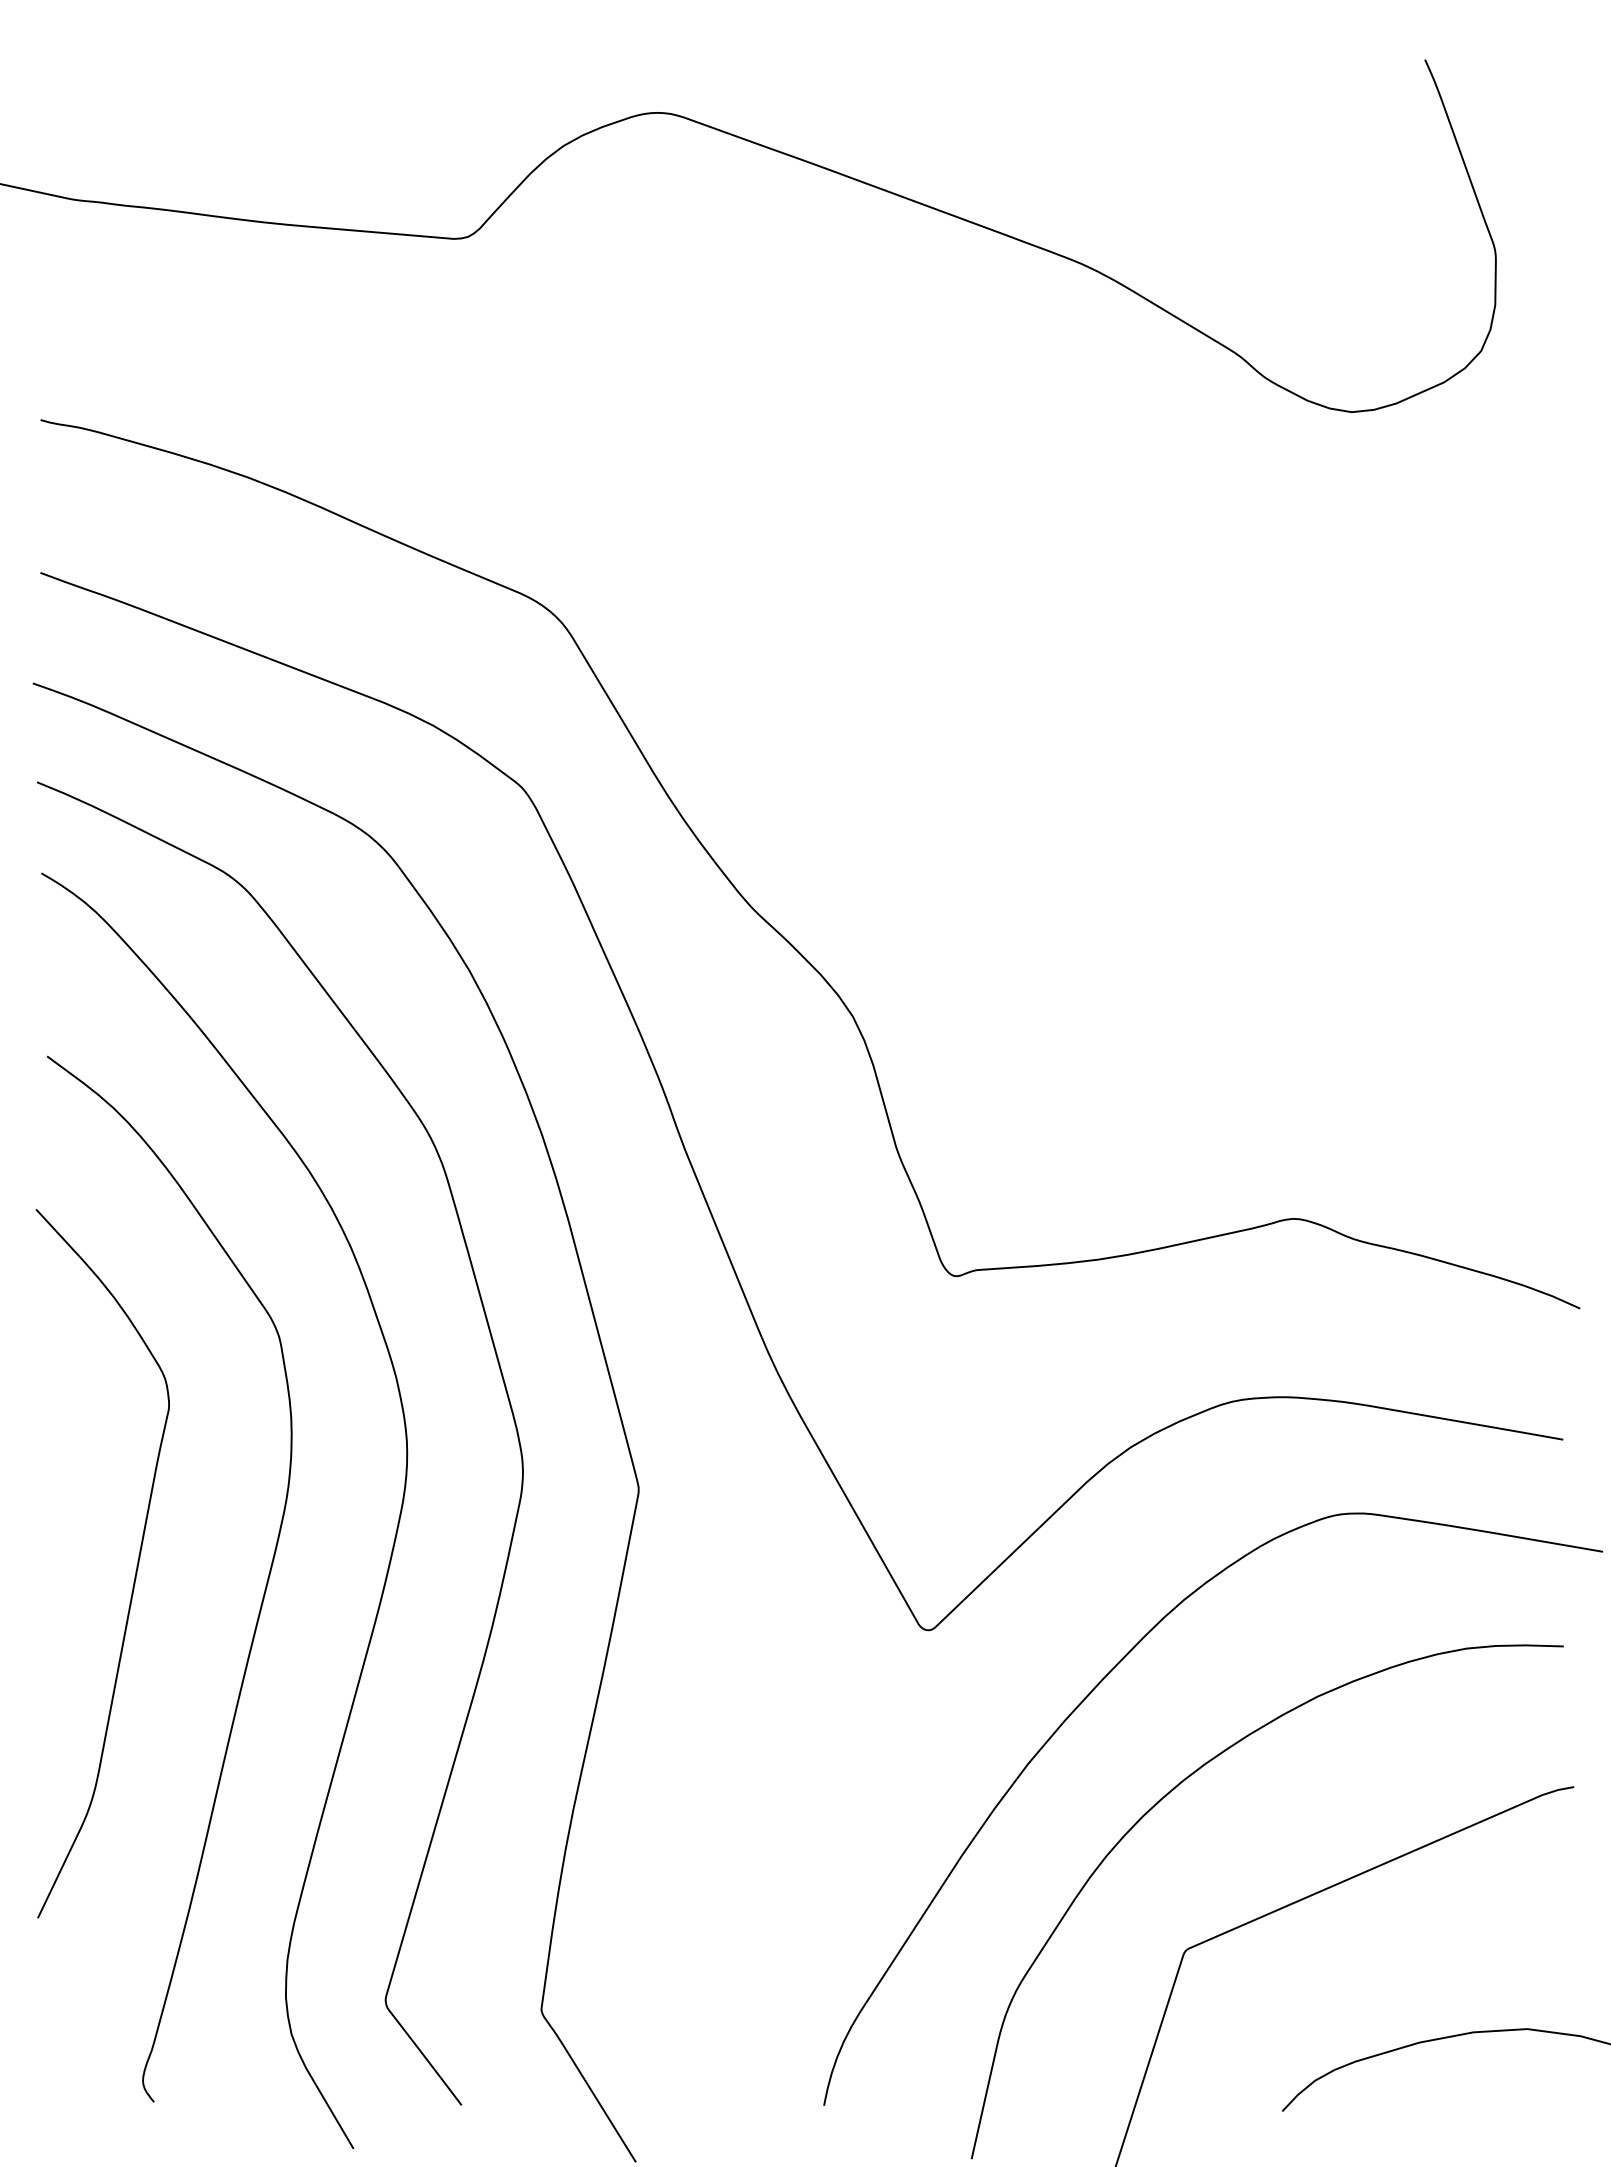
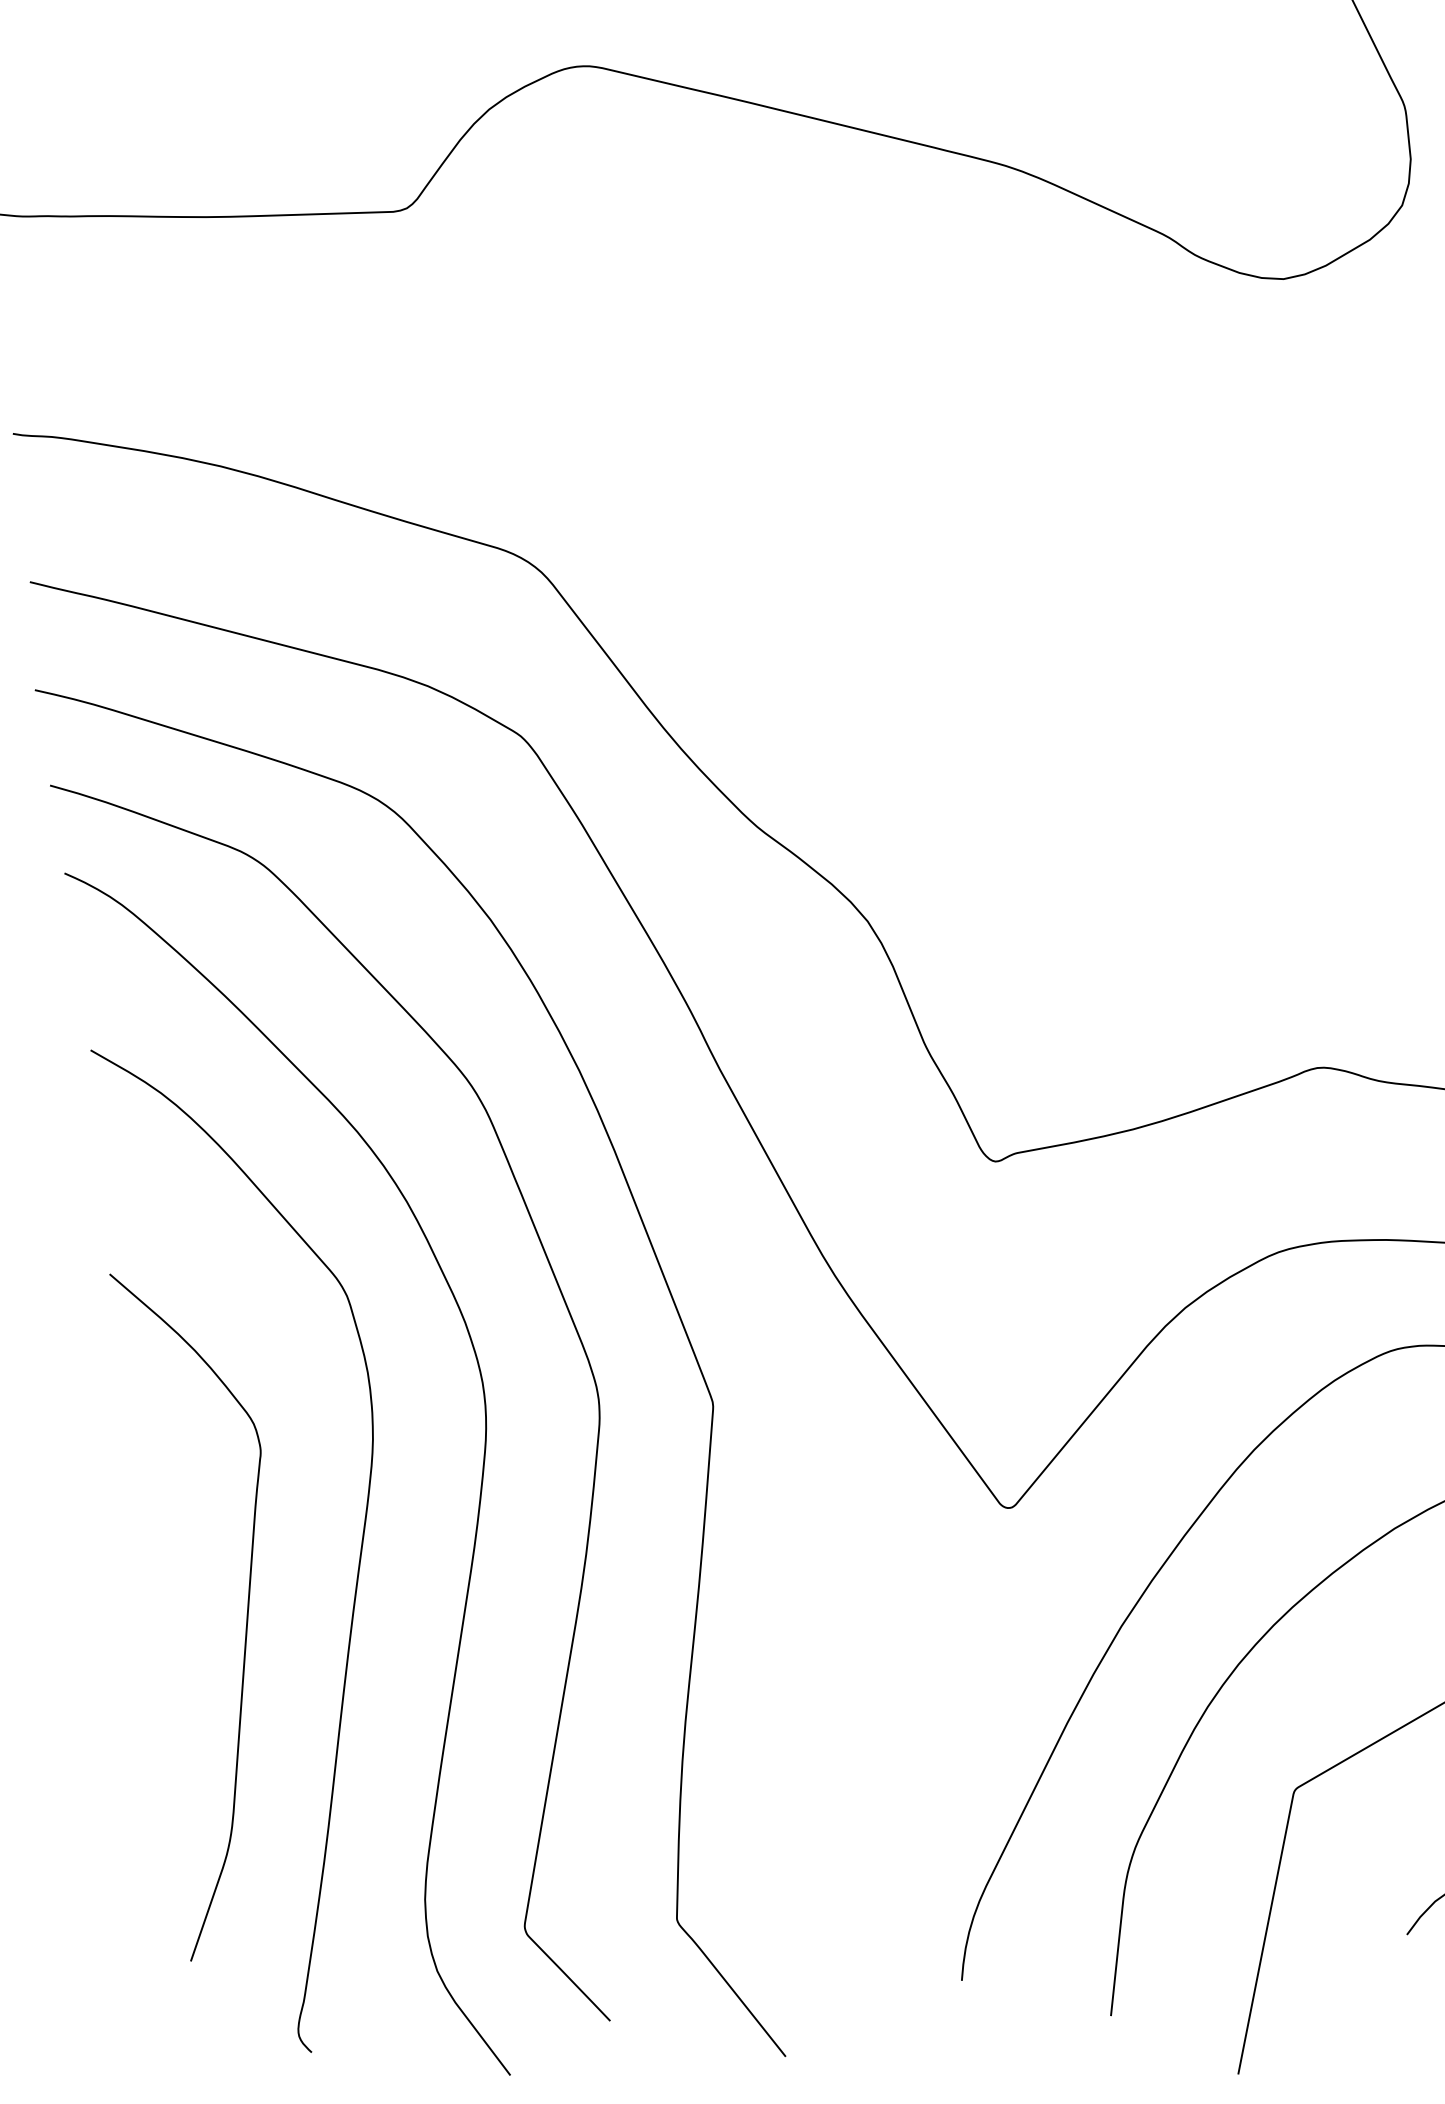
curve: (135, 1571) -> (246, 1614), moved

